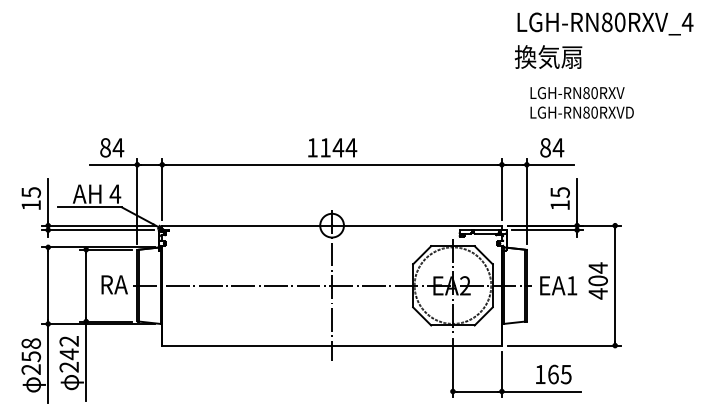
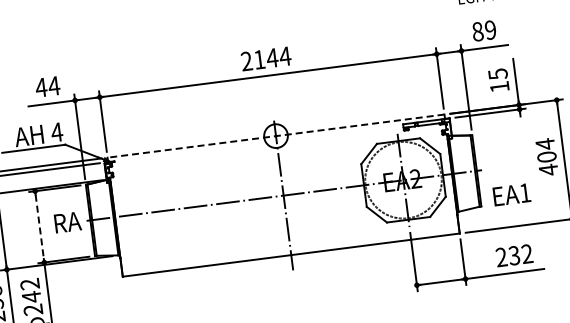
text: (105, 147) -> (41, 87), 84 -> 44
text: (312, 147) -> (246, 61), 1144 -> 2144
text: (558, 147) -> (490, 29), 84 -> 89
line: (332, 225) -> (276, 135), solid -> dashed
text: (558, 285) -> (511, 194), moved
line: (86, 286) -> (40, 227), solid -> dashed
text: (553, 374) -> (514, 255), 165 -> 232

